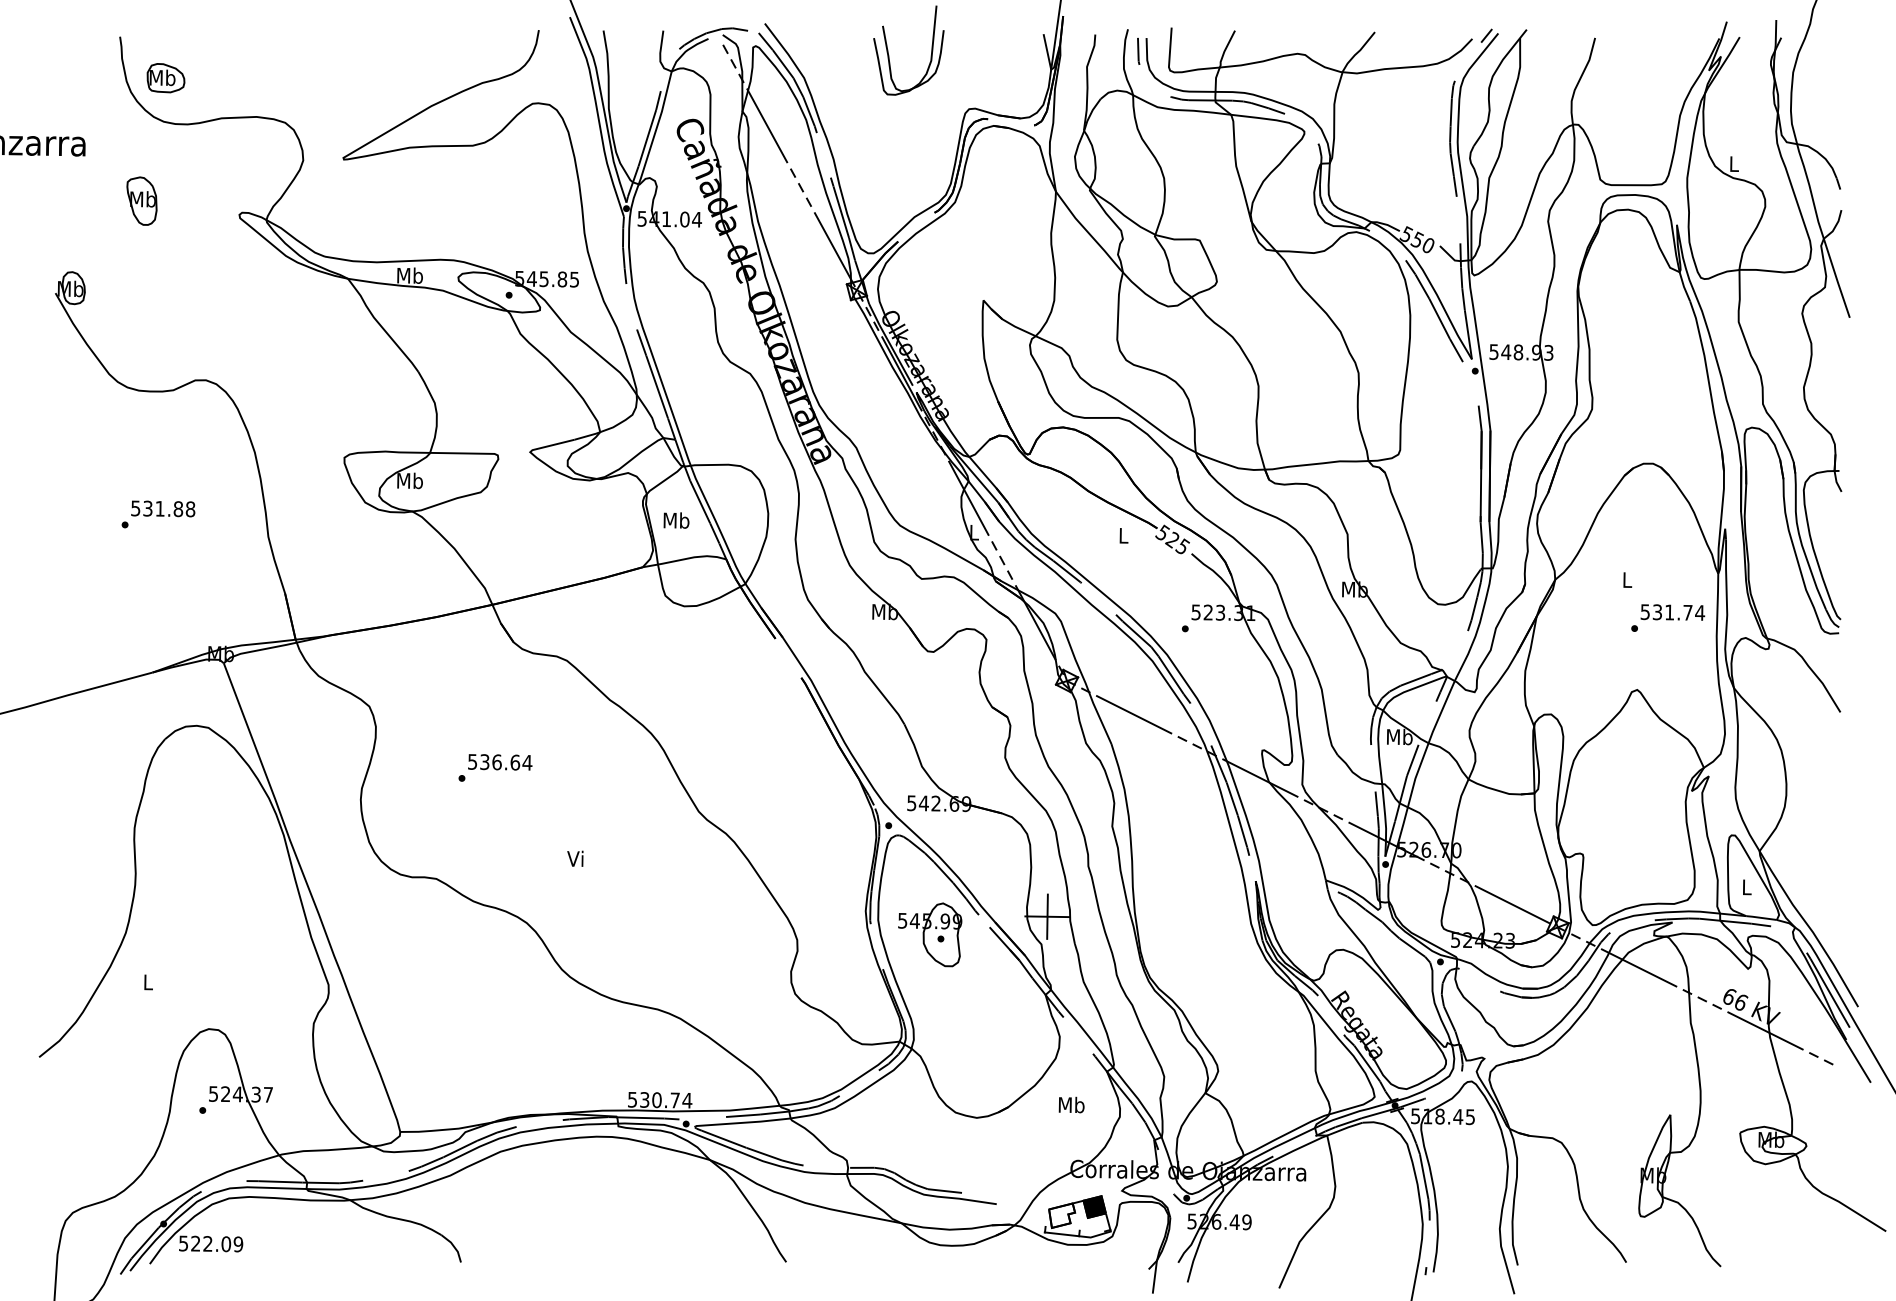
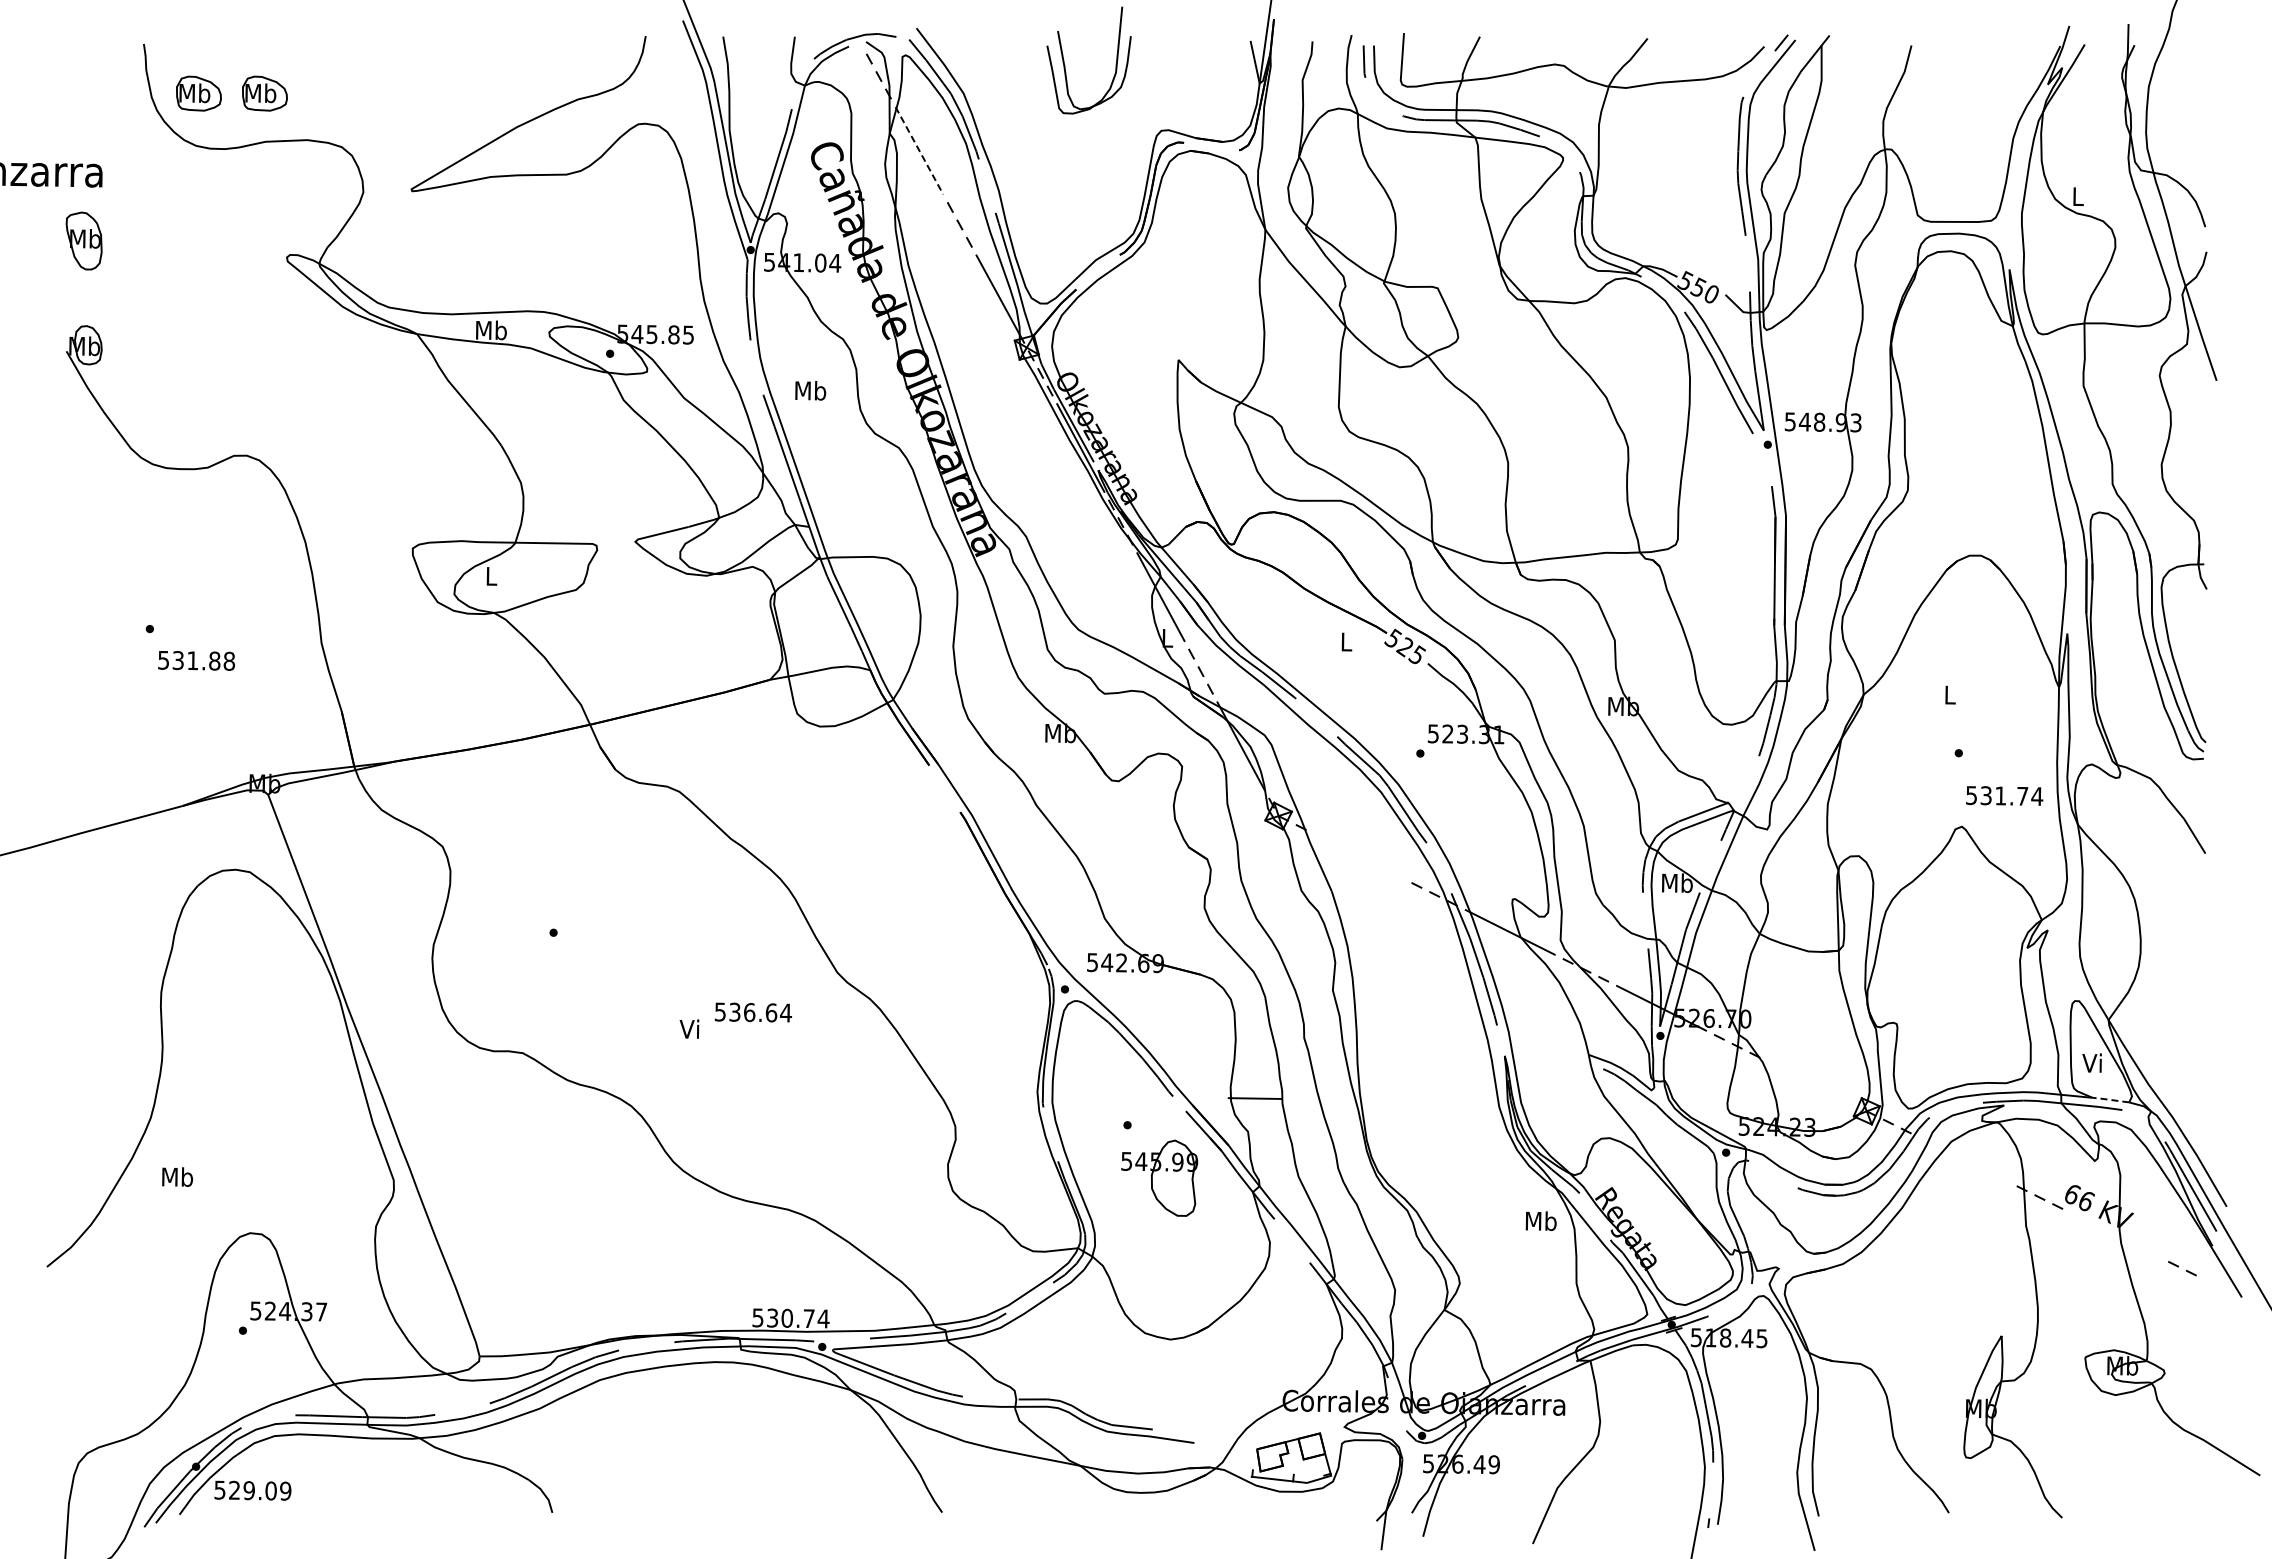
part: (220, 78) -> (264, 93), added
line: (767, 125) -> (919, 150), solid -> dashed
part: (141, 200) -> (83, 240), moved
text: (410, 481) -> (491, 576), Mb -> L
text: (163, 508) -> (196, 660), moved
text: (676, 520) -> (810, 390), moved
text: (1672, 612) -> (2004, 795), moved
line: (1133, 714) -> (1358, 856), removed
text: (499, 762) -> (752, 1012), moved
text: (1745, 886) -> (2091, 1062), L -> Vi
line: (1512, 904) -> (1812, 1083), removed
line: (1046, 916) -> (1254, 1098), removed
line: (1760, 917) -> (2109, 1099), solid -> dashed
part: (930, 934) -> (1159, 1177), moved
line: (1638, 967) -> (1963, 1159), removed
text: (148, 981) -> (177, 1176), L -> Mb
line: (1765, 1031) -> (2115, 1235), removed
text: (1071, 1105) -> (1540, 1221), moved
fill: (1094, 1207) -> (1311, 1446), removed
text: (207, 1243) -> (248, 1490), 522.09 -> 529.09

